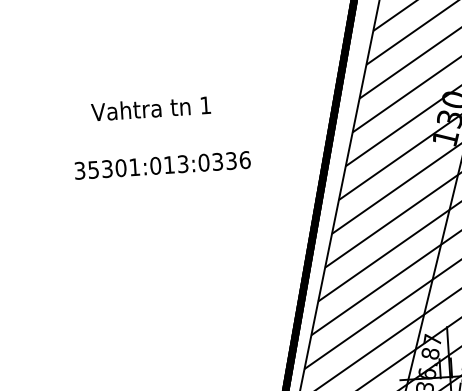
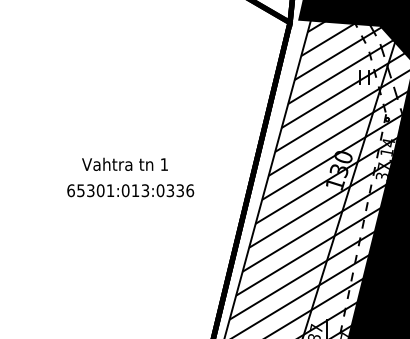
text: (150, 107) -> (124, 163), moved
text: (79, 170) -> (70, 190), 35301:013:0336 -> 65301:013:0336

